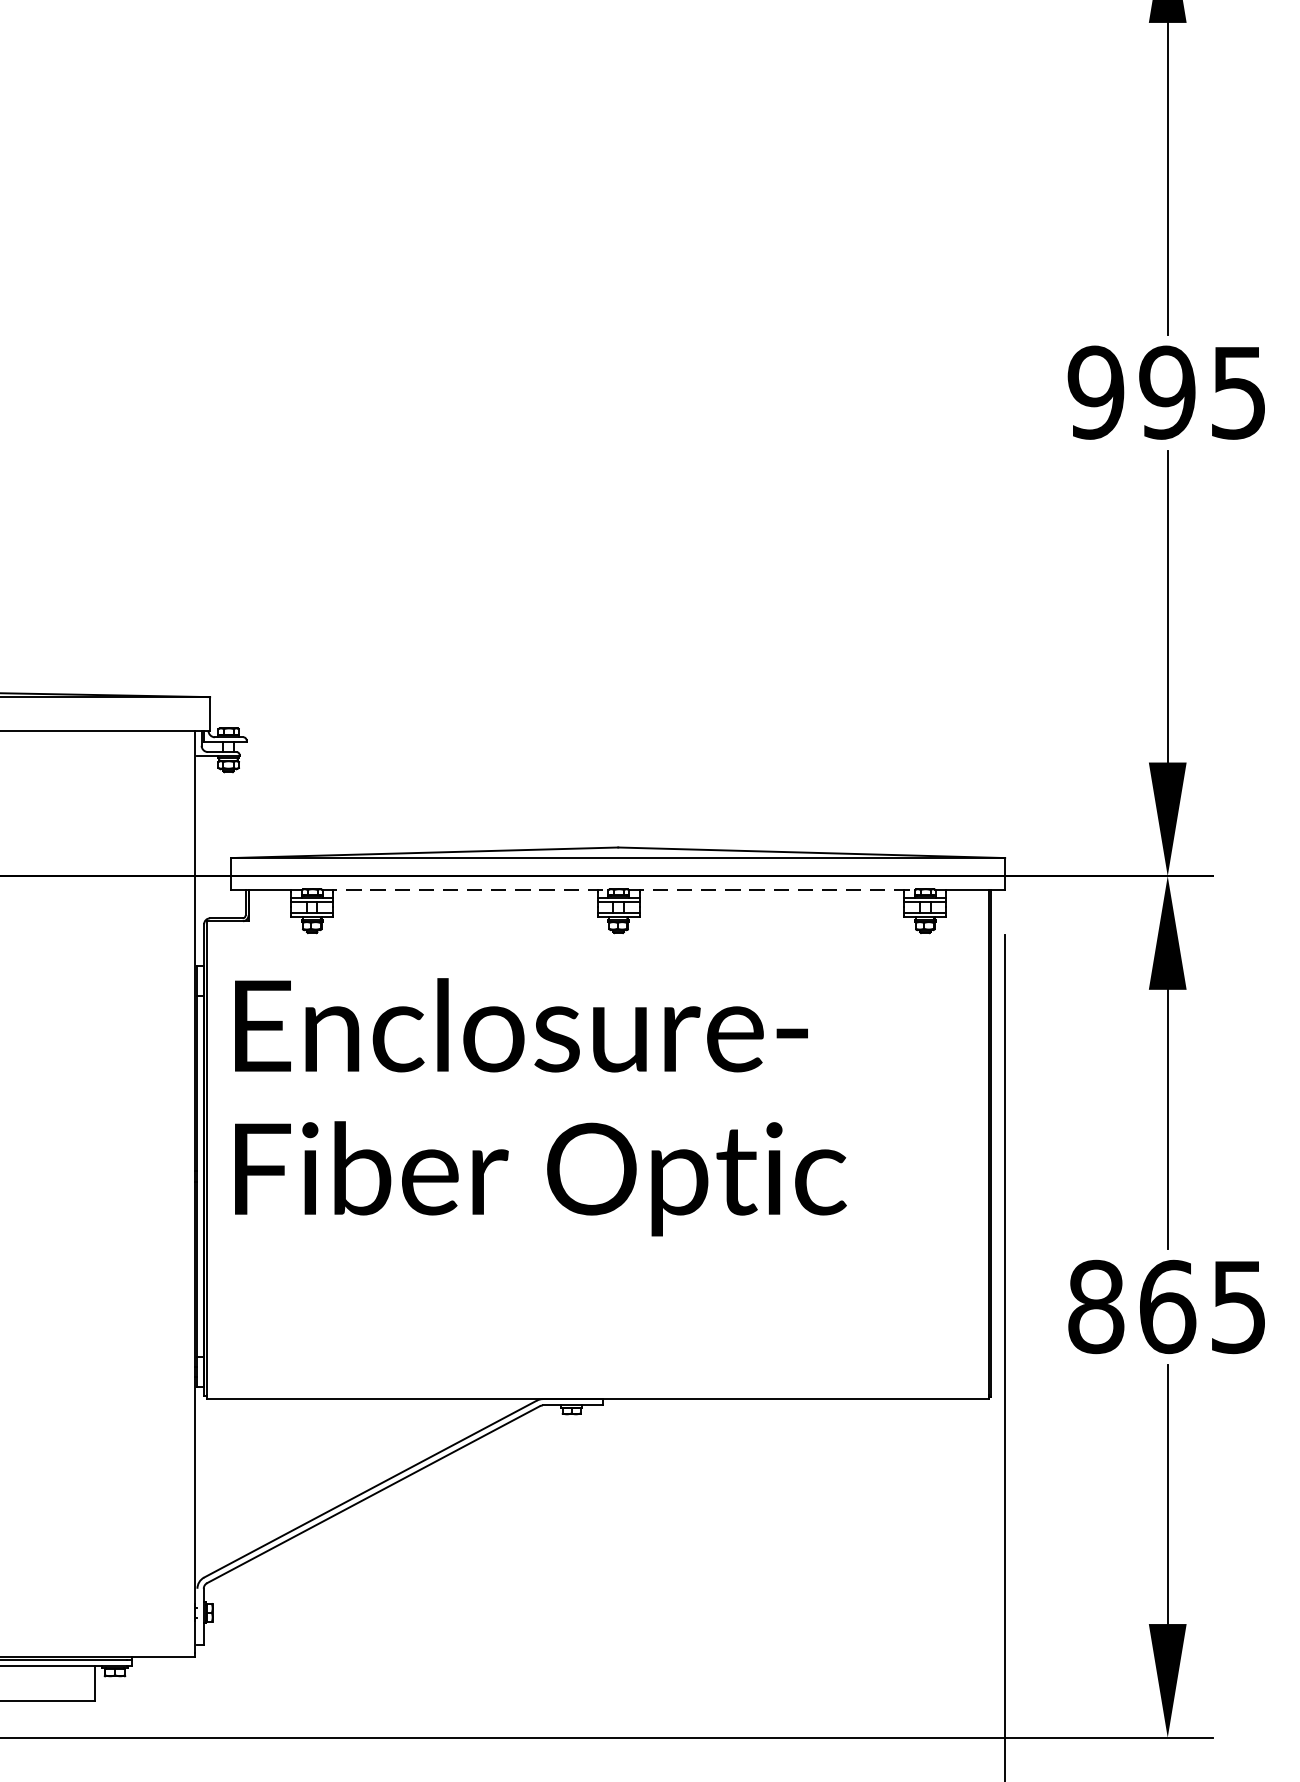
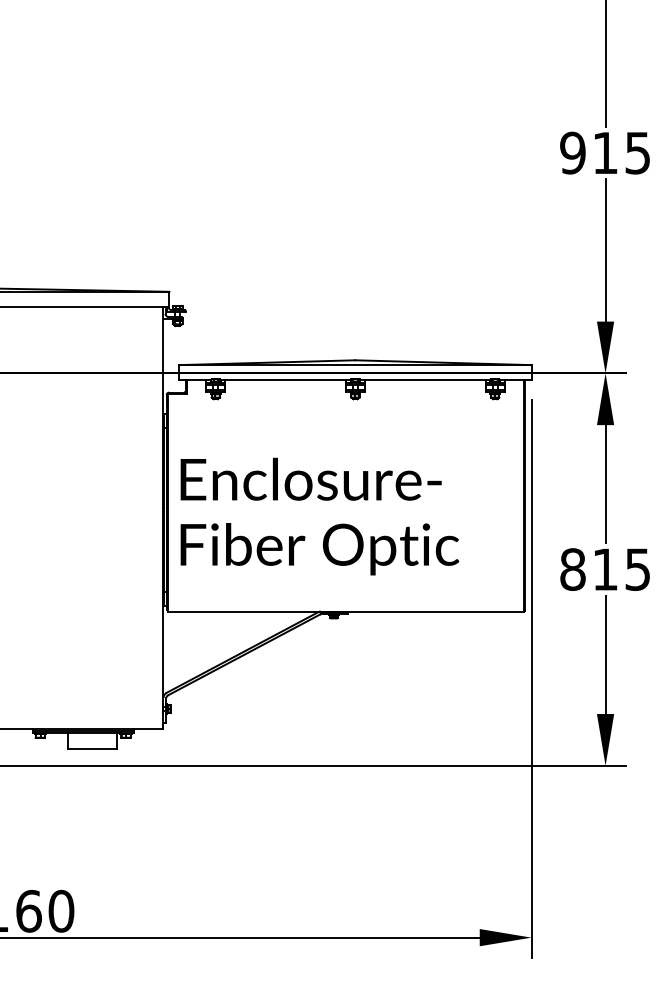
text: (1167, 391) -> (605, 152), 995 -> 915
line: (467, 889) -> (286, 379), dashed -> solid
line: (772, 889) -> (425, 379), dashed -> solid
text: (539, 1106) -> (319, 516), moved
text: (1167, 1306) -> (605, 569), 865 -> 815

